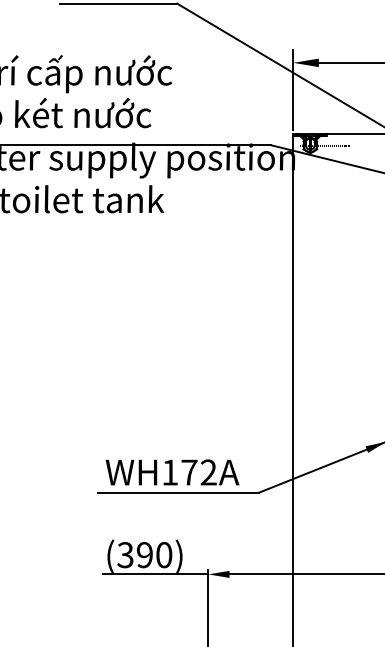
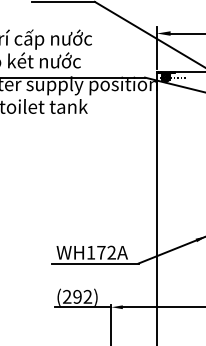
text: (144, 554) -> (77, 296), (390) -> (292)

